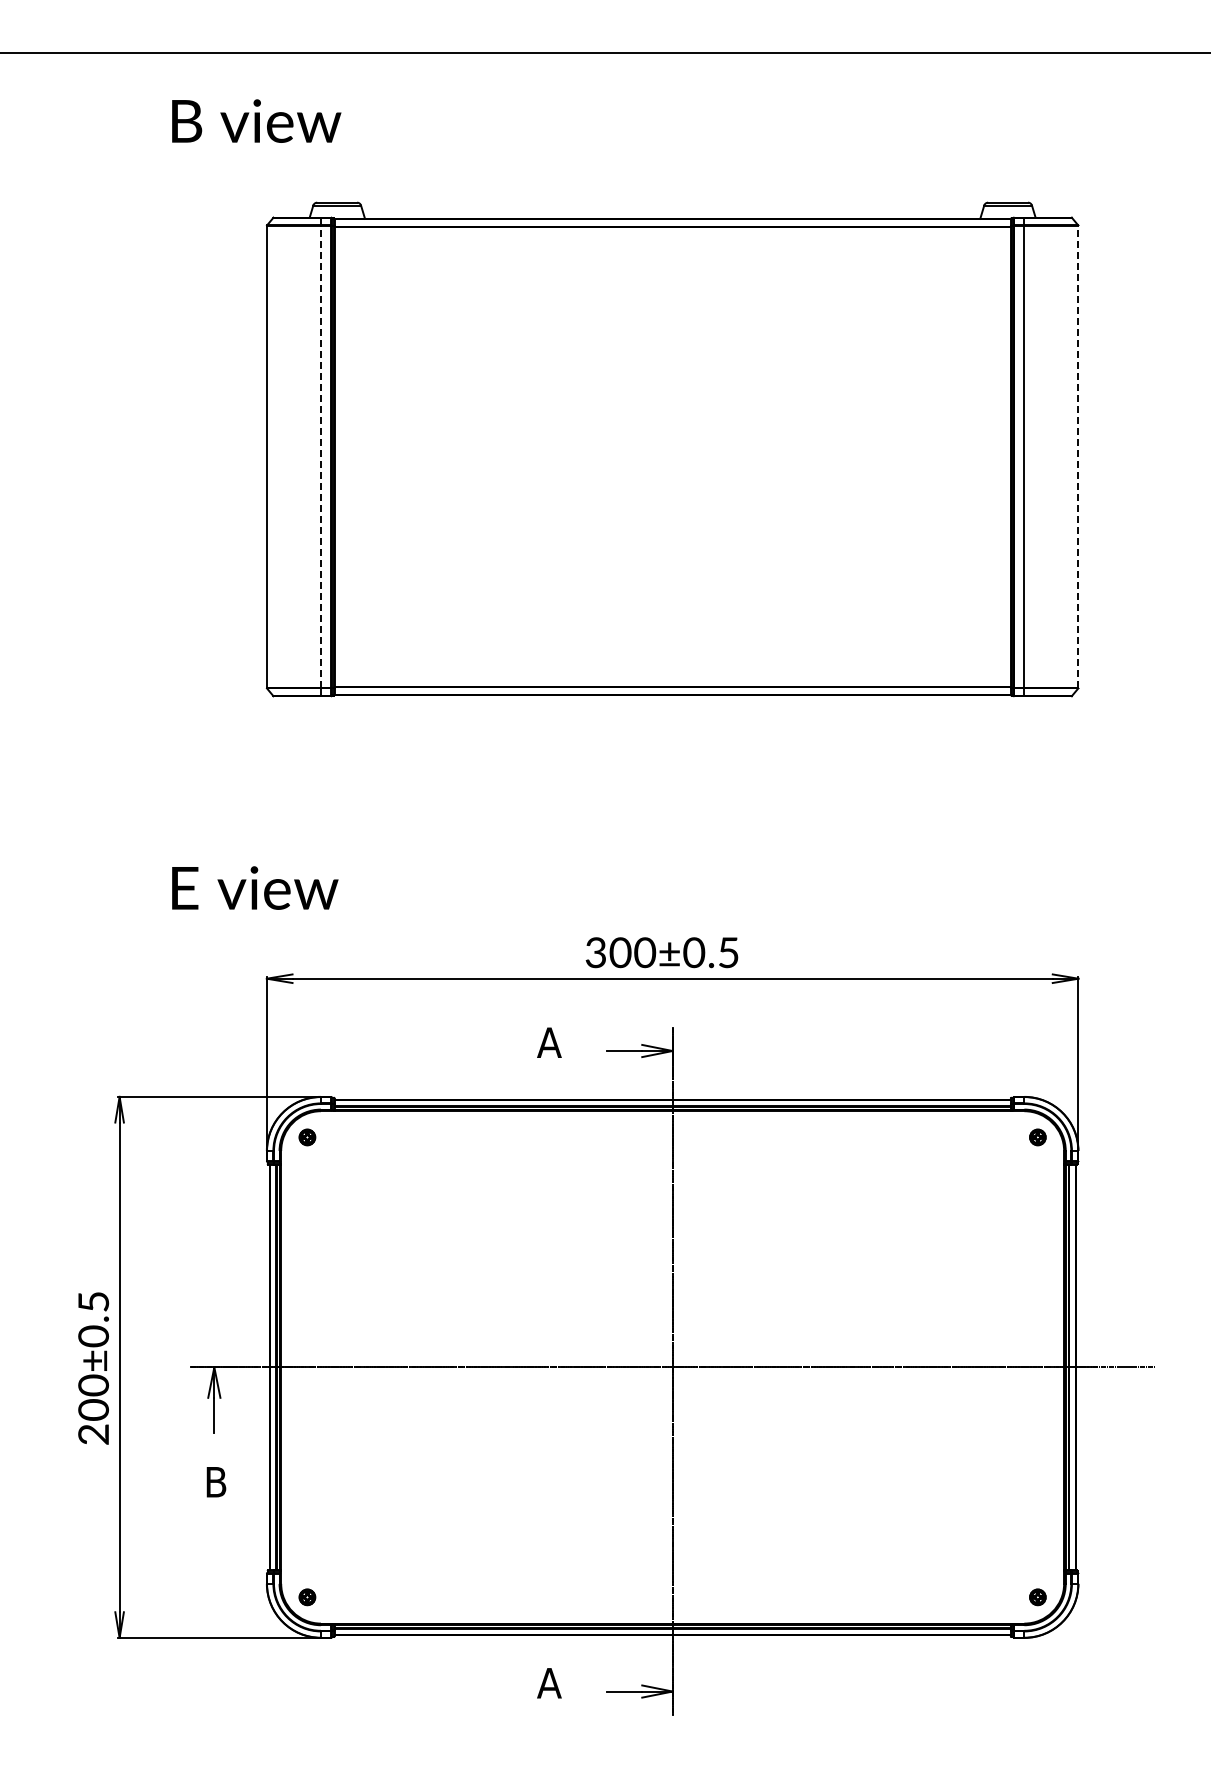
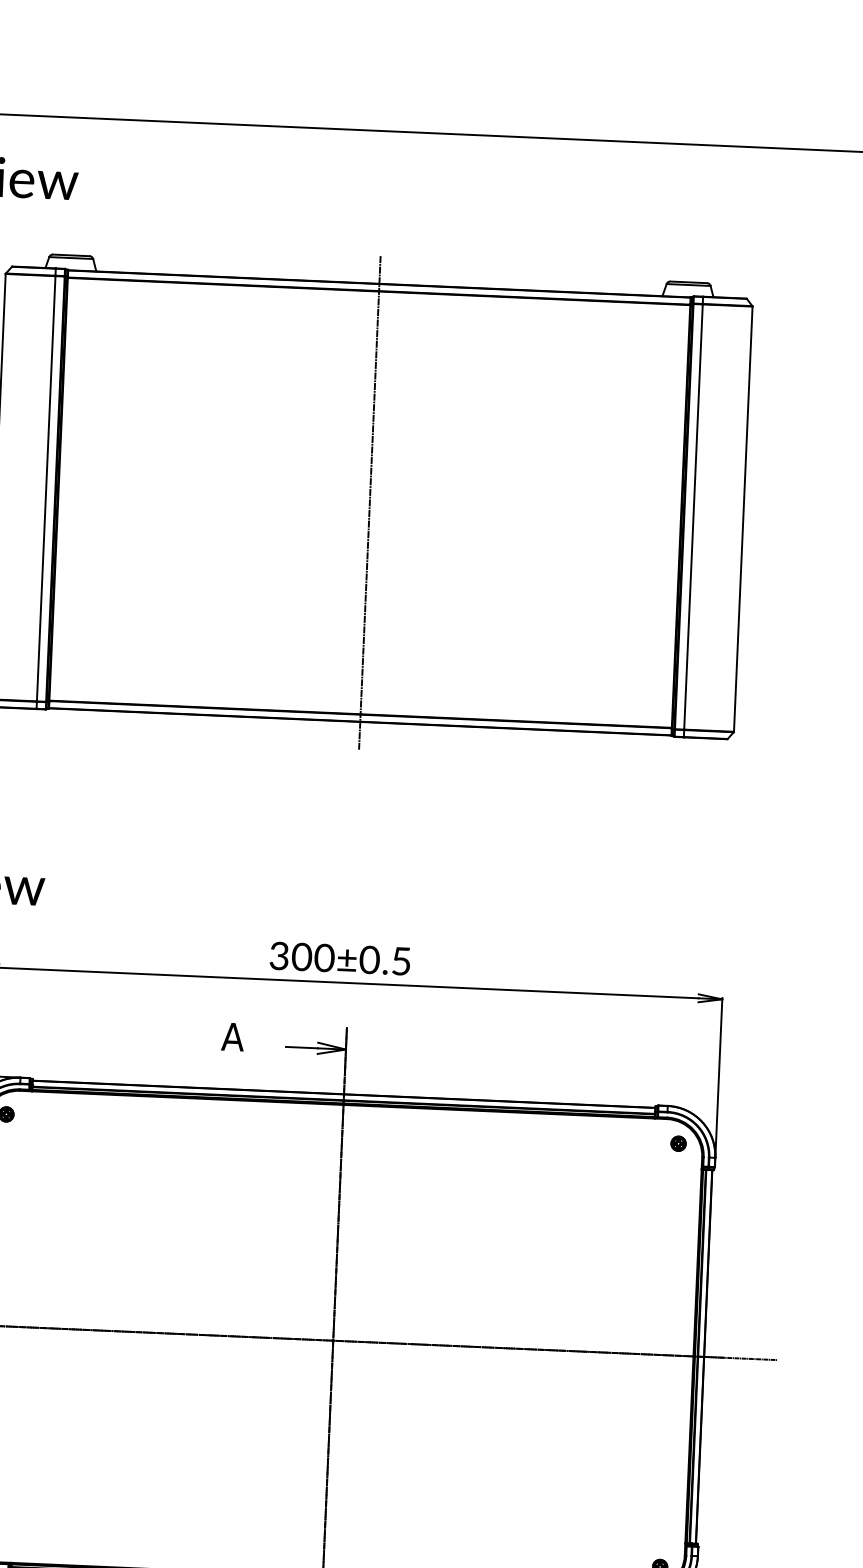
line: (320, 456) -> (45, 488), dashed -> solid
line: (672, 456) -> (369, 502), added
line: (1078, 456) -> (743, 518), dashed -> solid

